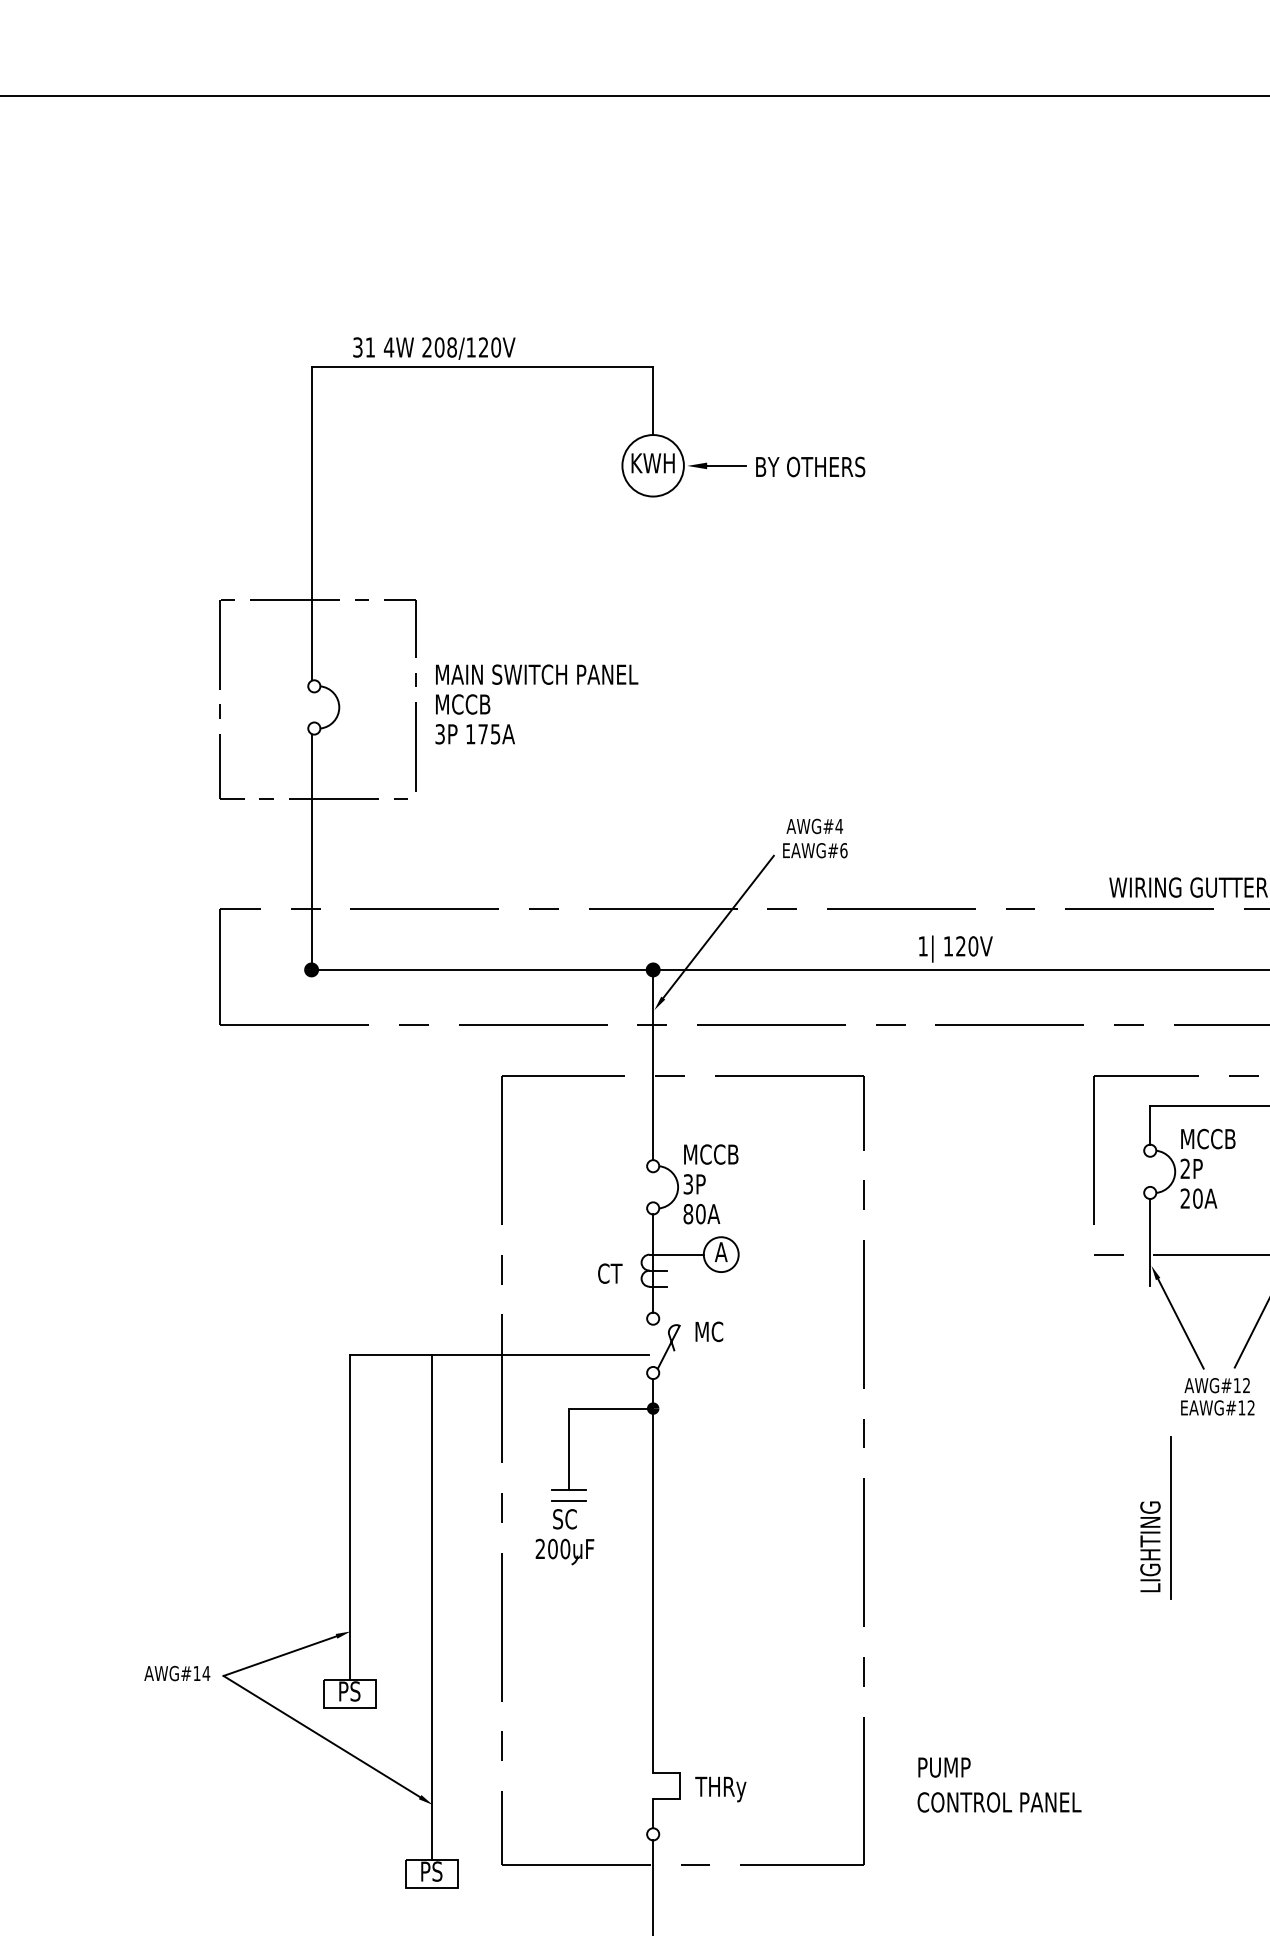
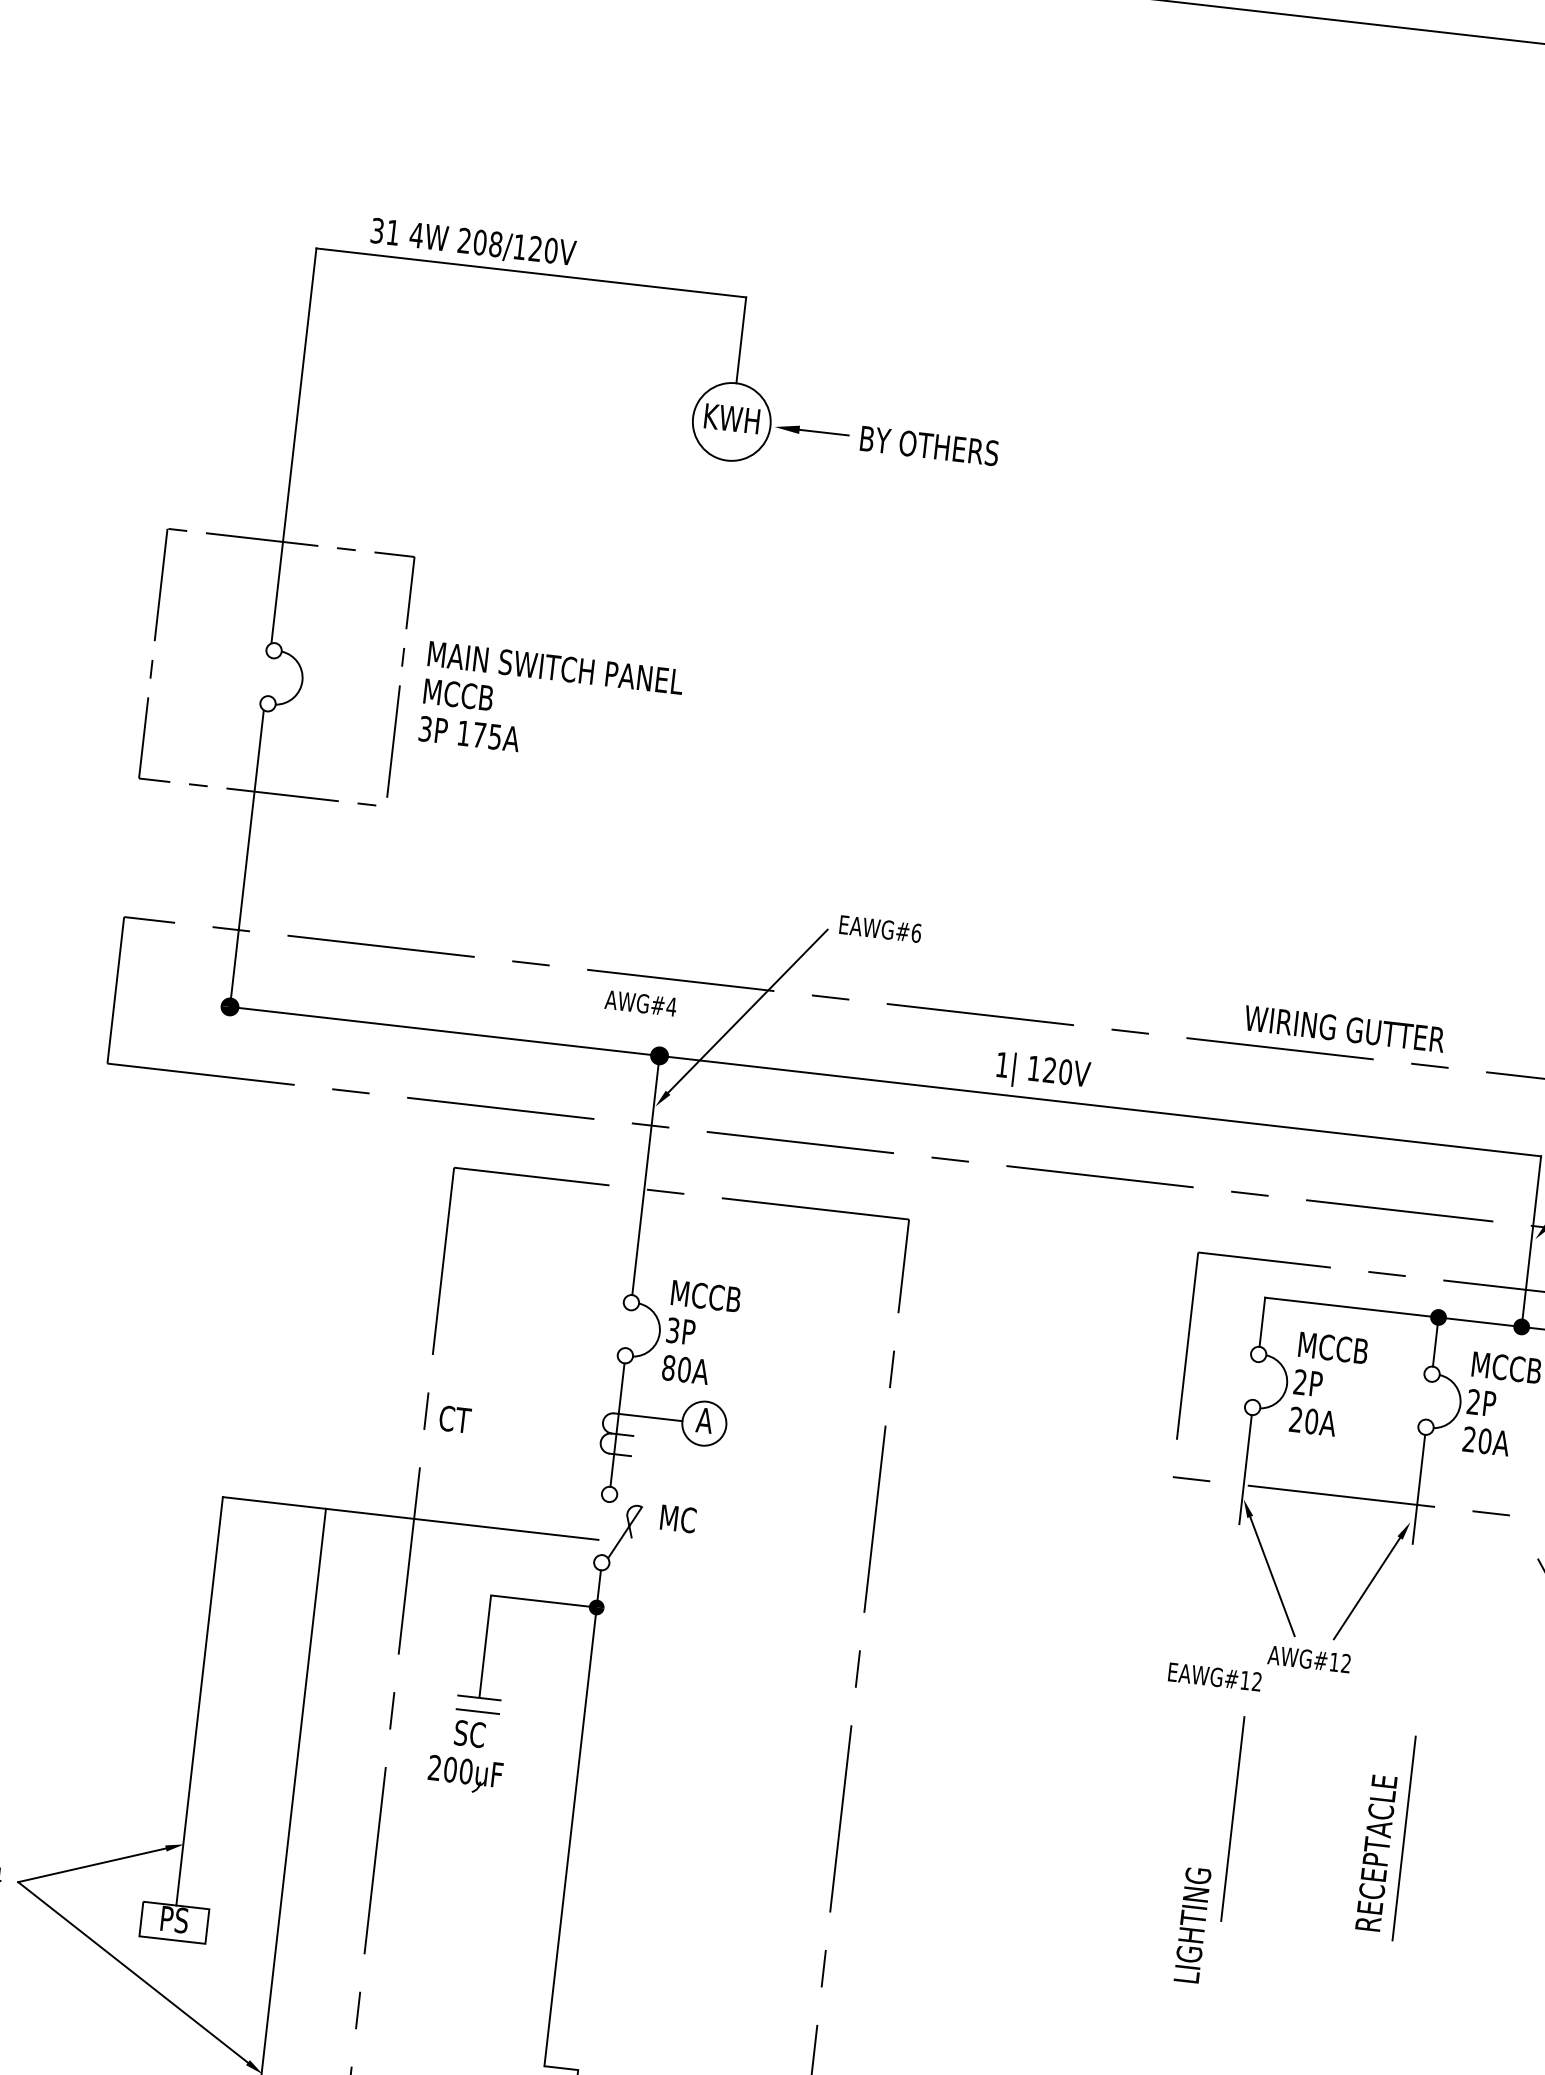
text: (814, 826) -> (640, 1003), moved
text: (610, 1273) -> (455, 1419), moved
text: (1217, 1407) -> (1214, 1676), moved
text: (1150, 1546) -> (1192, 1924), moved

